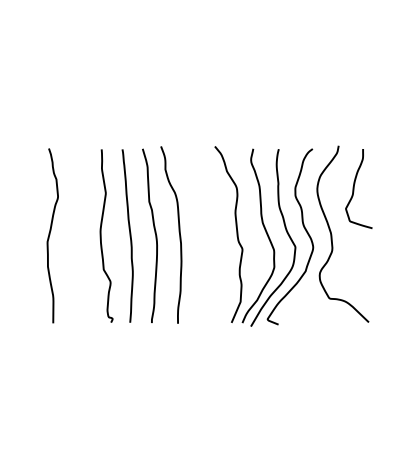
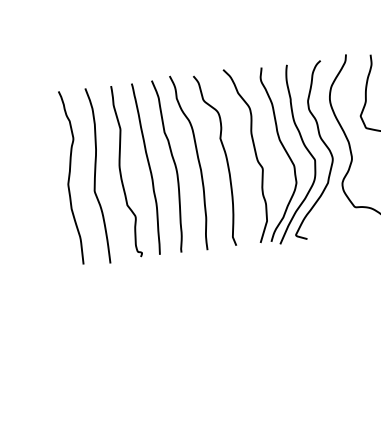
curve: (206, 233) -> (225, 157), added
curve: (76, 235) -> (96, 174), added

